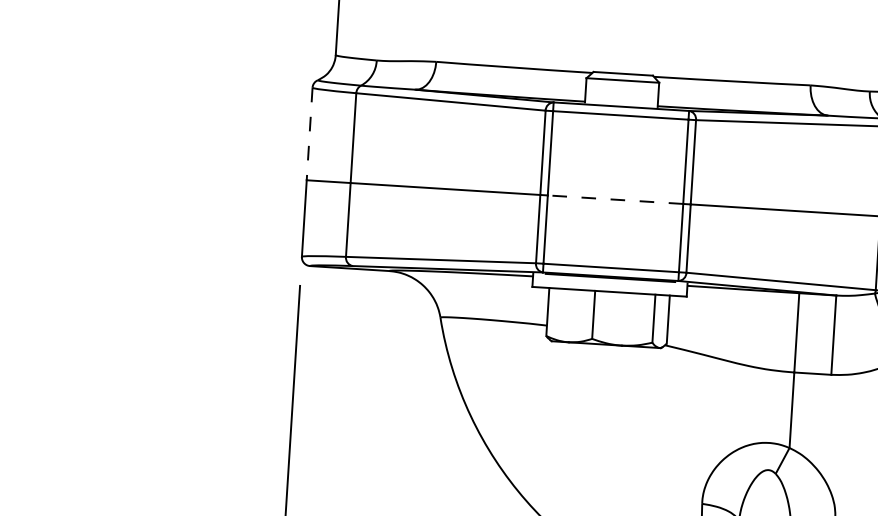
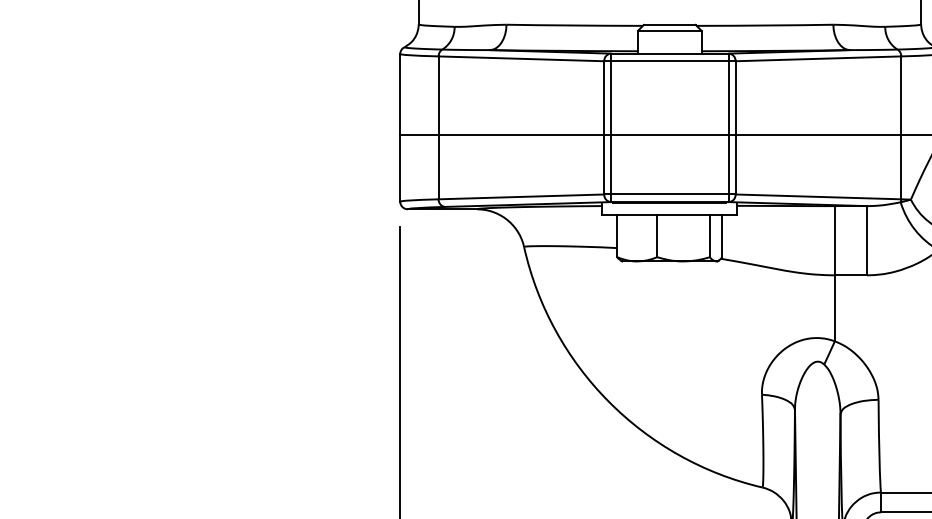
line: (309, 134) -> (400, 94), dashed -> solid
line: (615, 199) -> (669, 134), dashed -> solid

